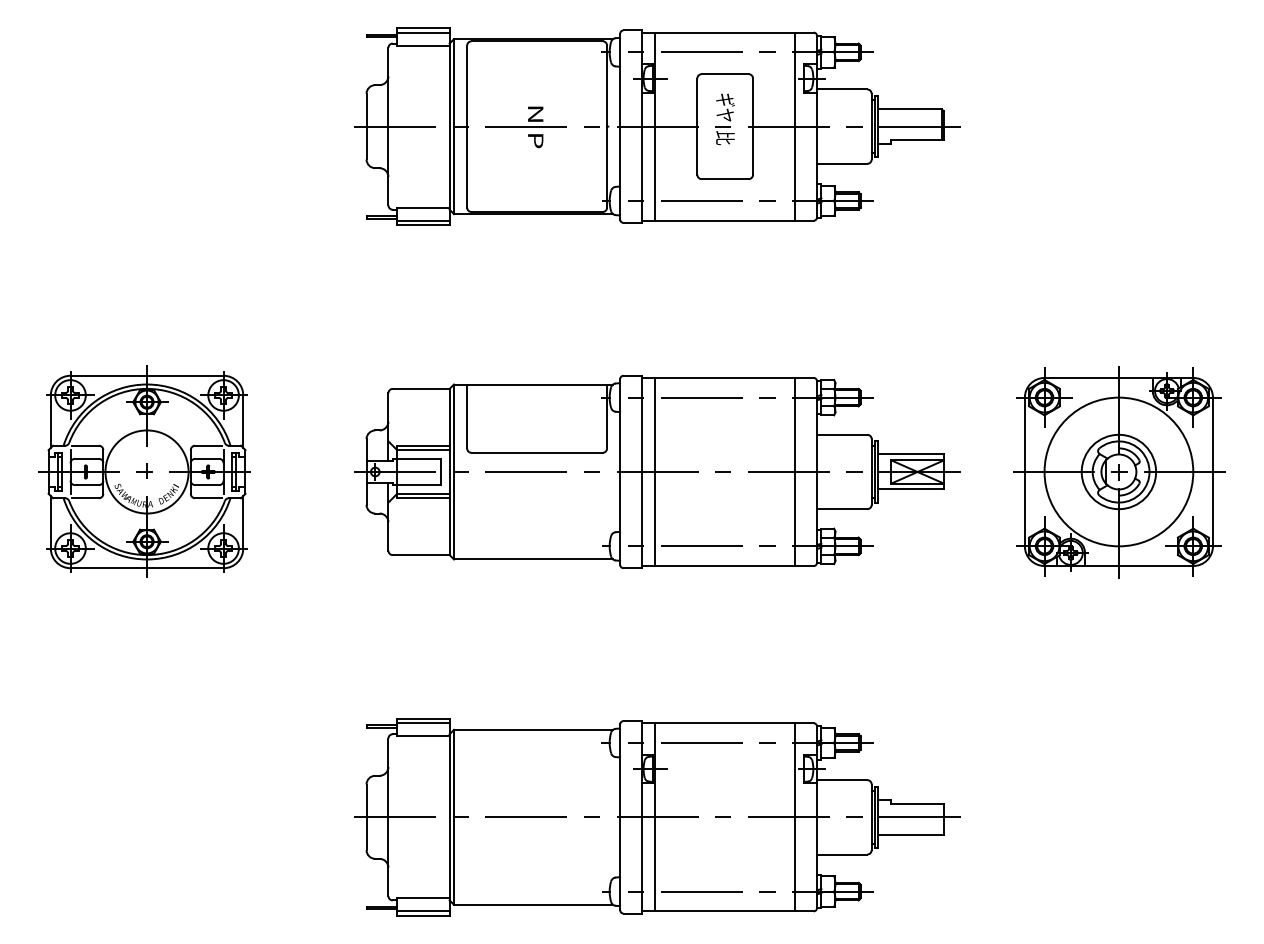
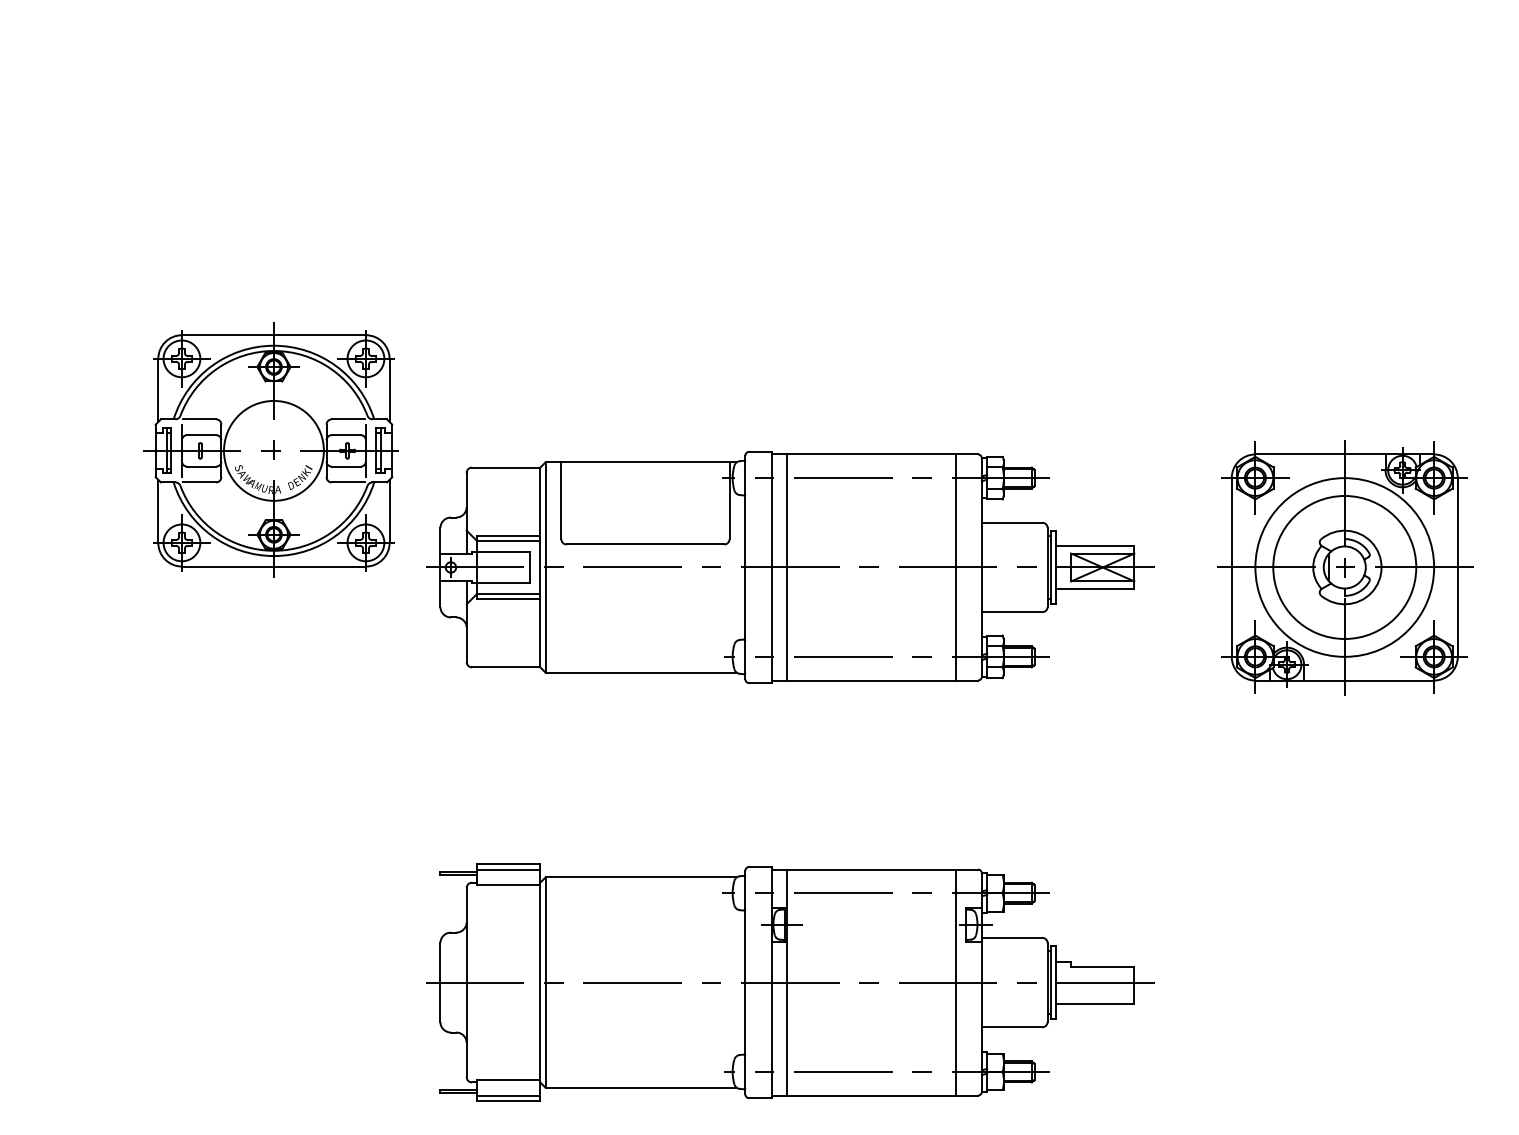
part: (657, 126) -> (790, 152), removed
part: (144, 471) -> (270, 450), moved
circle: (1118, 471) -> (1344, 566), size x1.6

